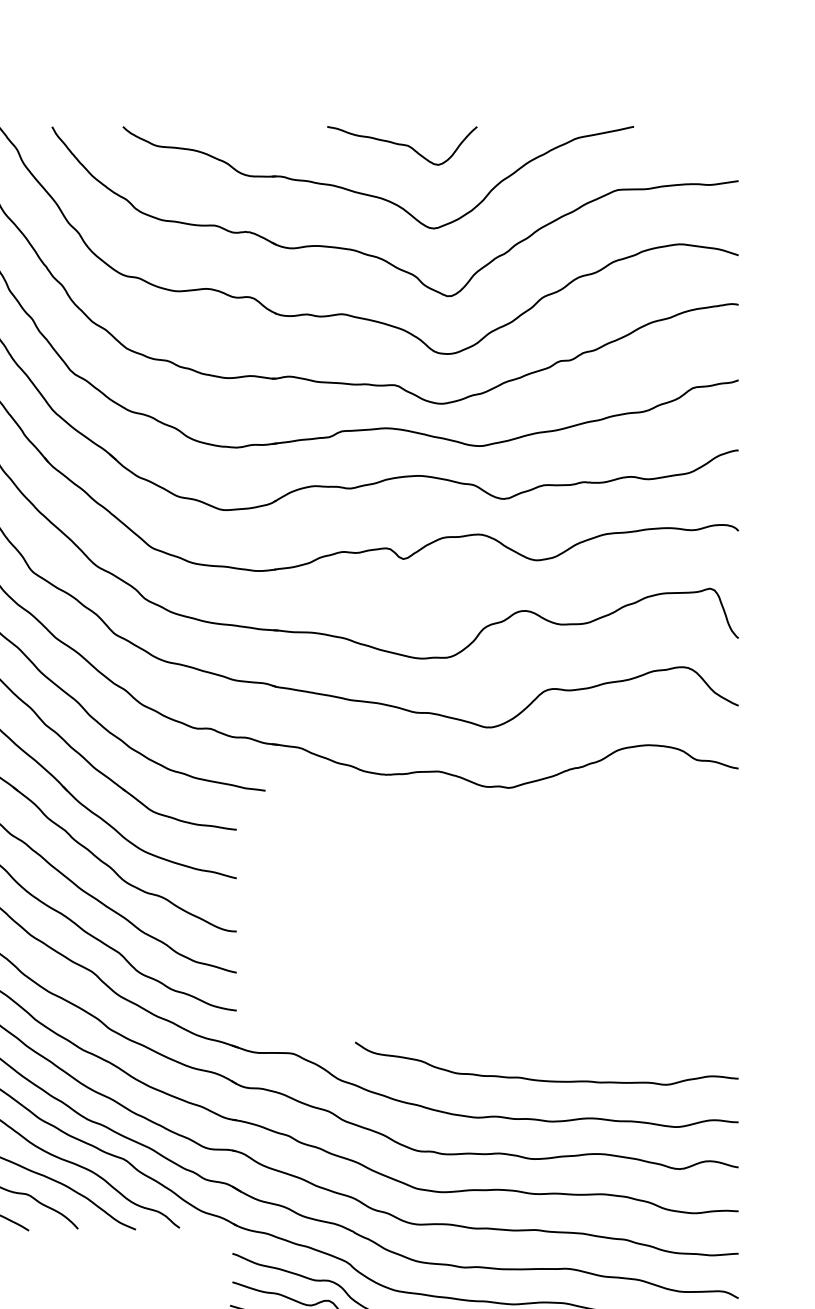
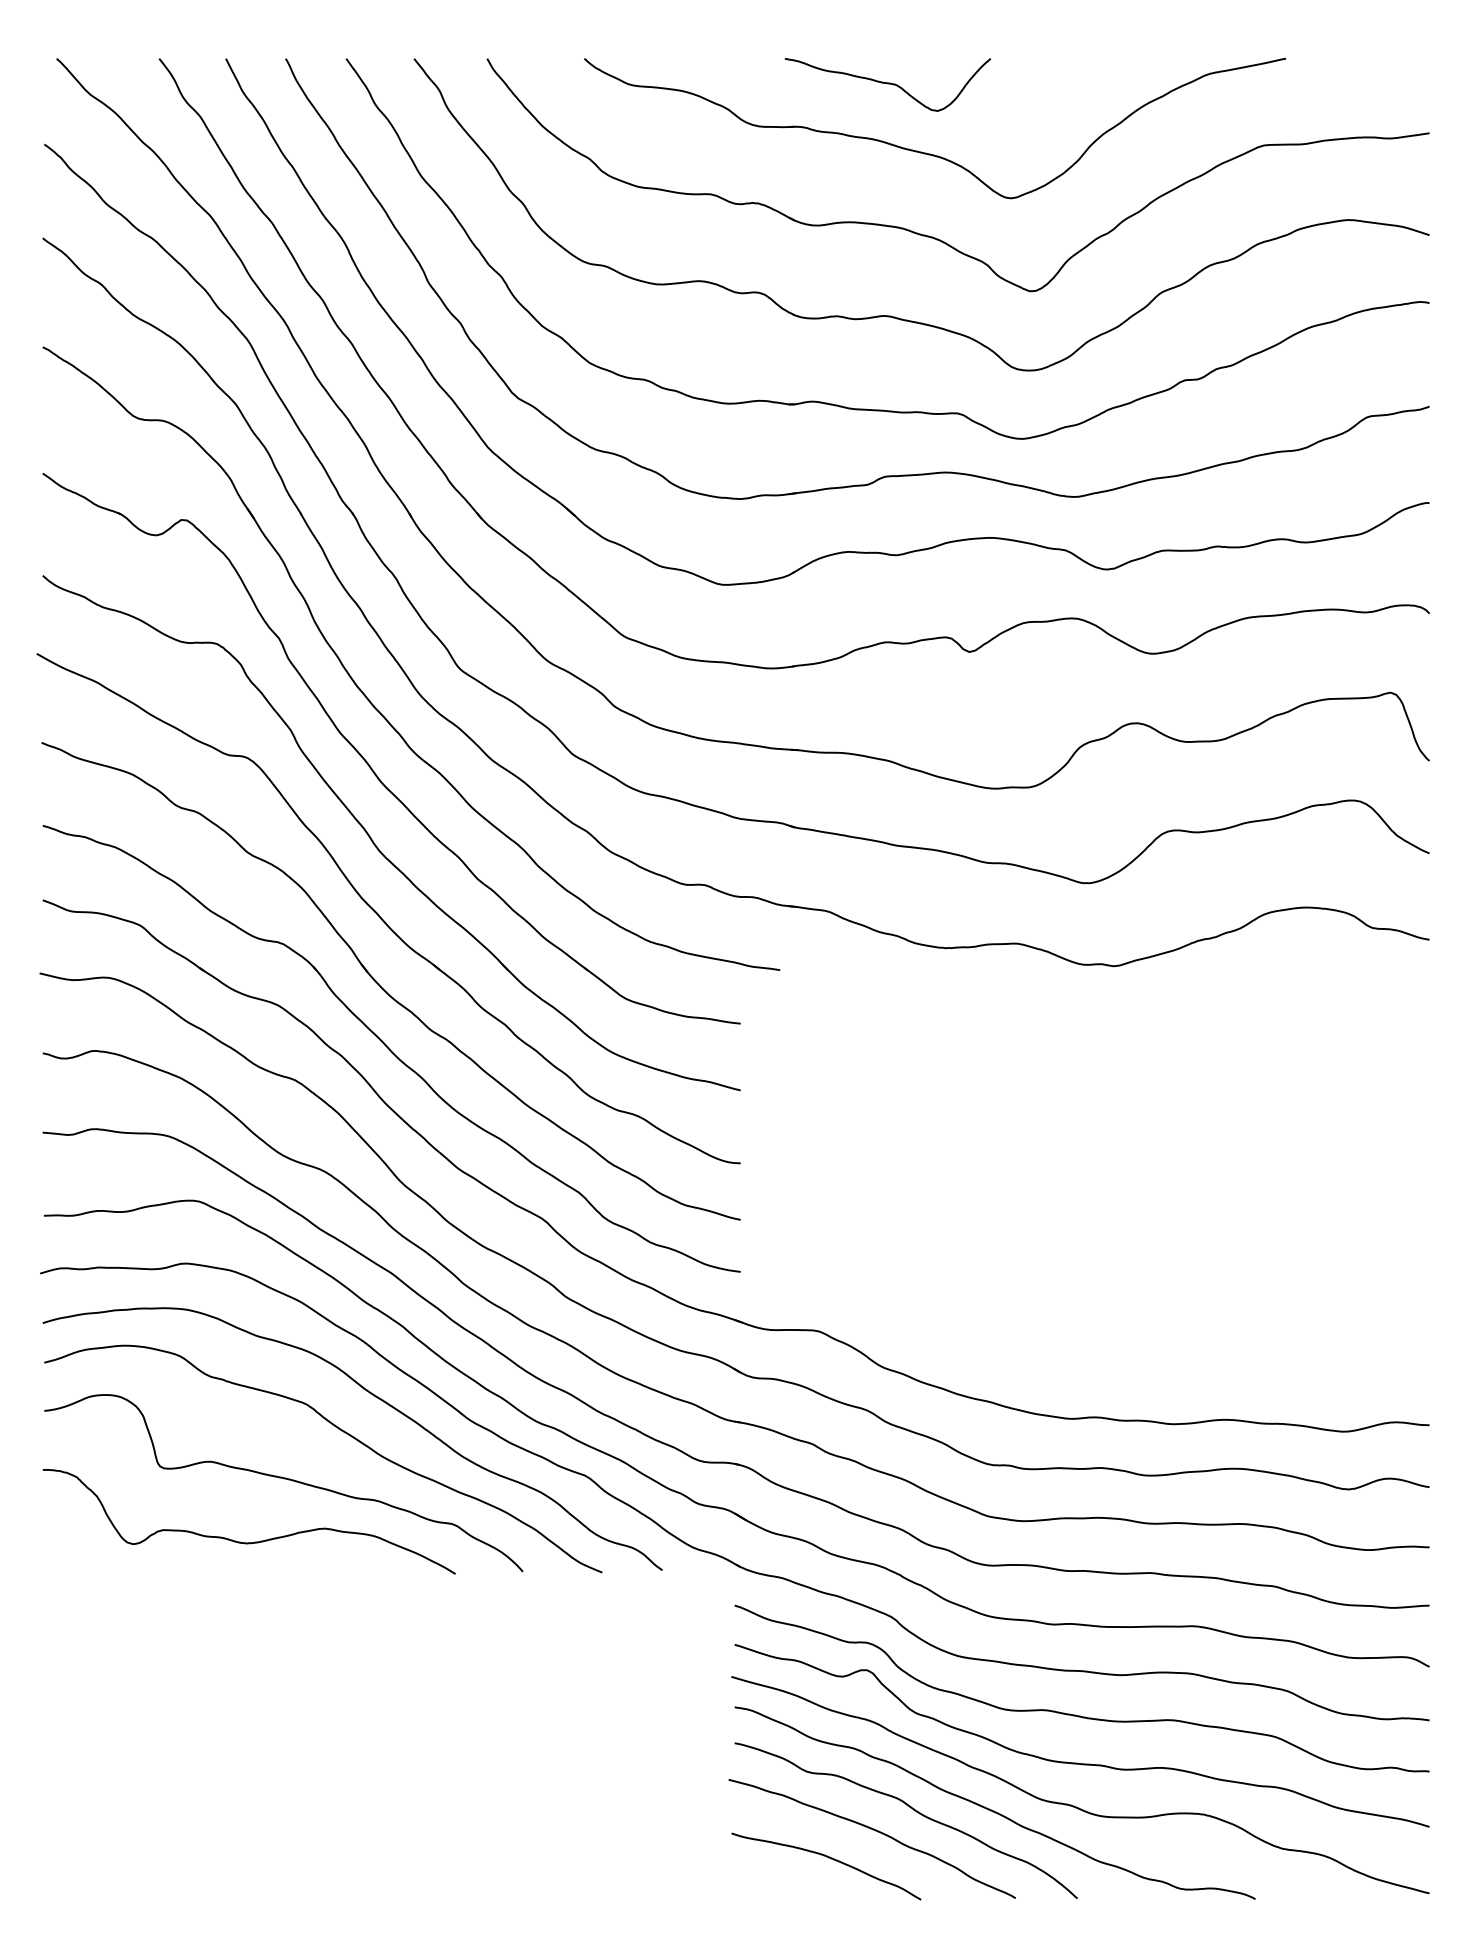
curve: (402, 145) -> (887, 84), moved
curve: (547, 1080) -> (1166, 1367), removed

